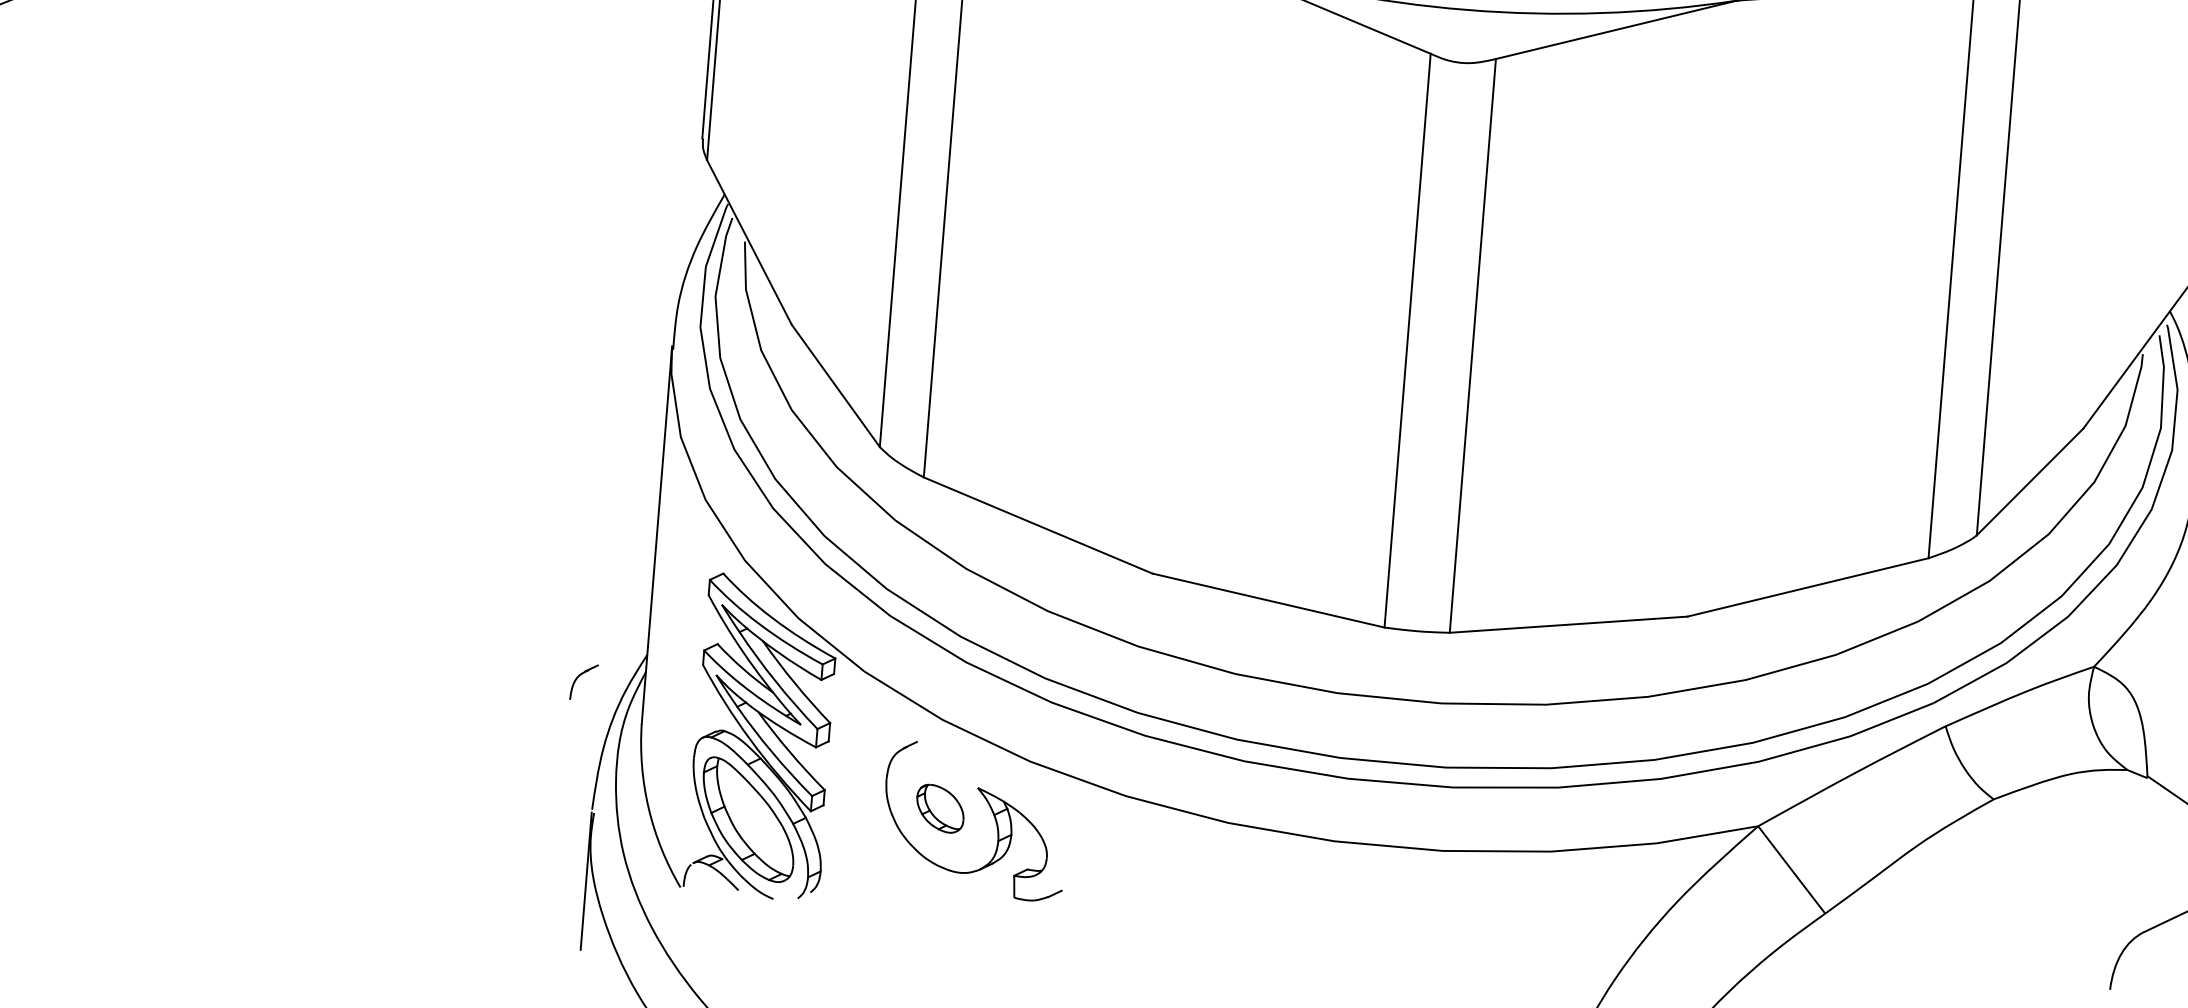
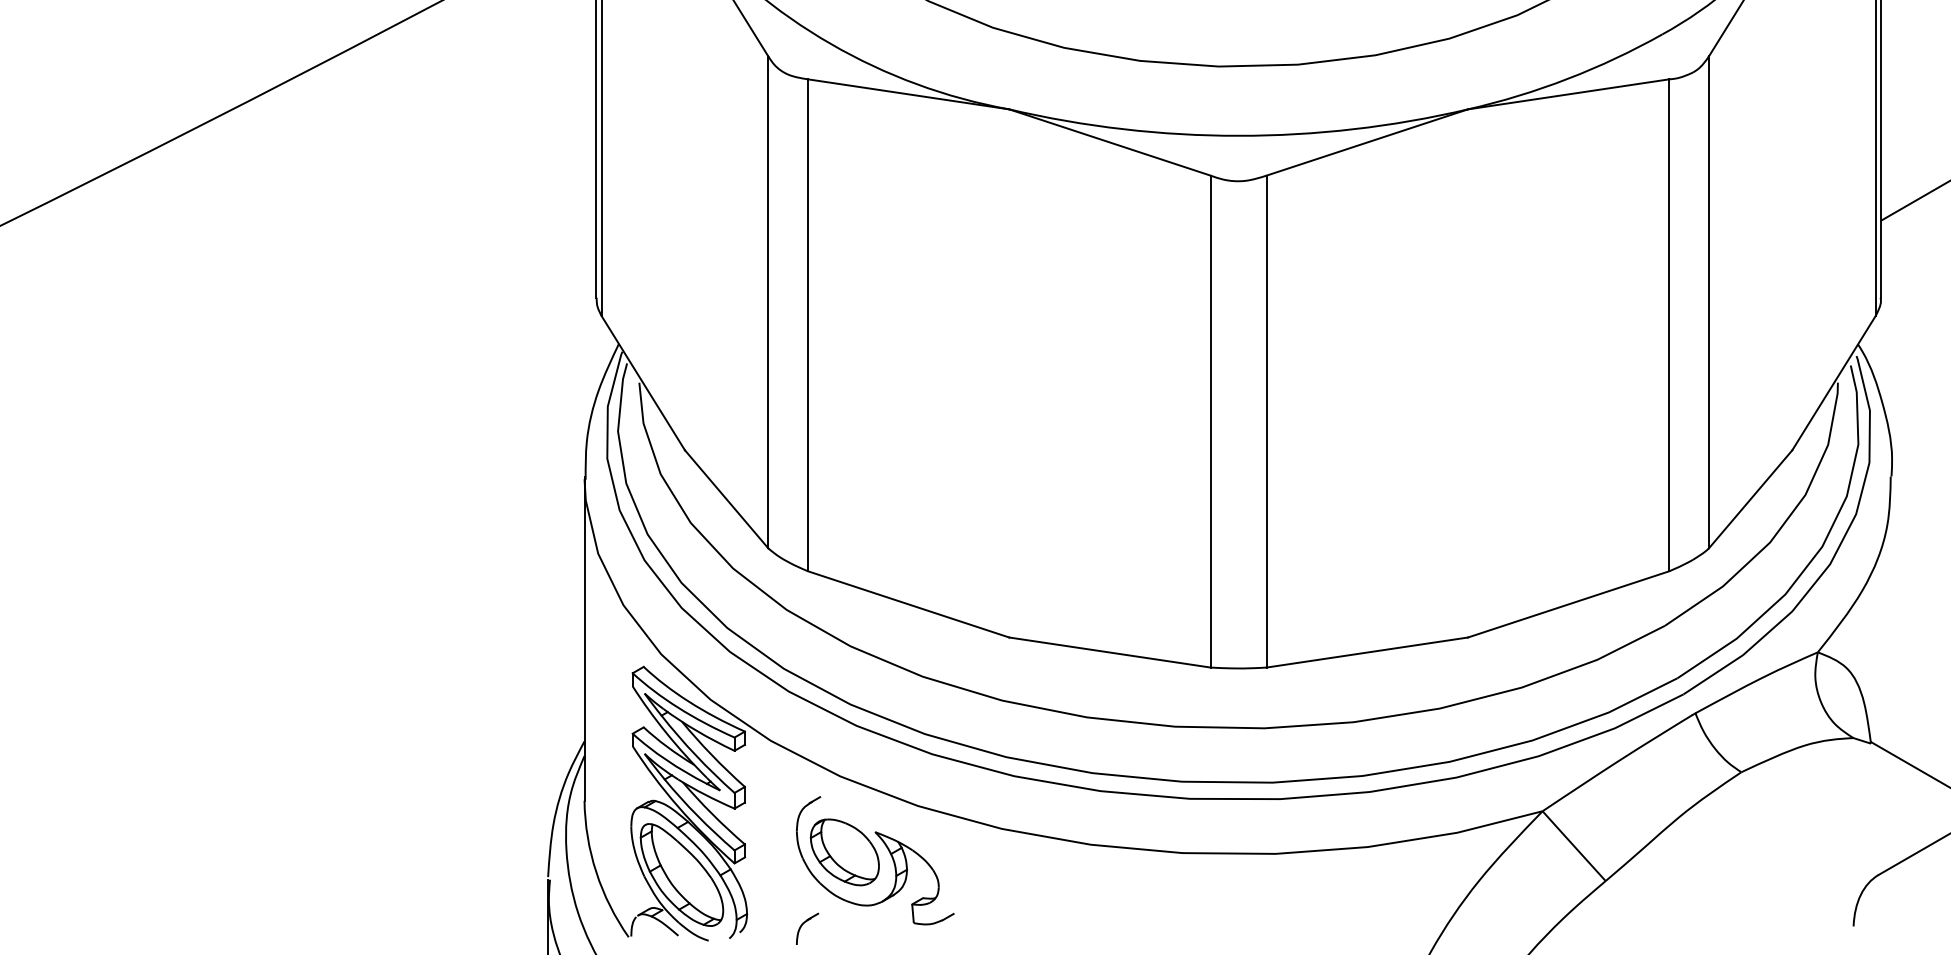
part: (584, 681) -> (807, 928), moved
part: (940, 808) -> (844, 852), size x1.67

